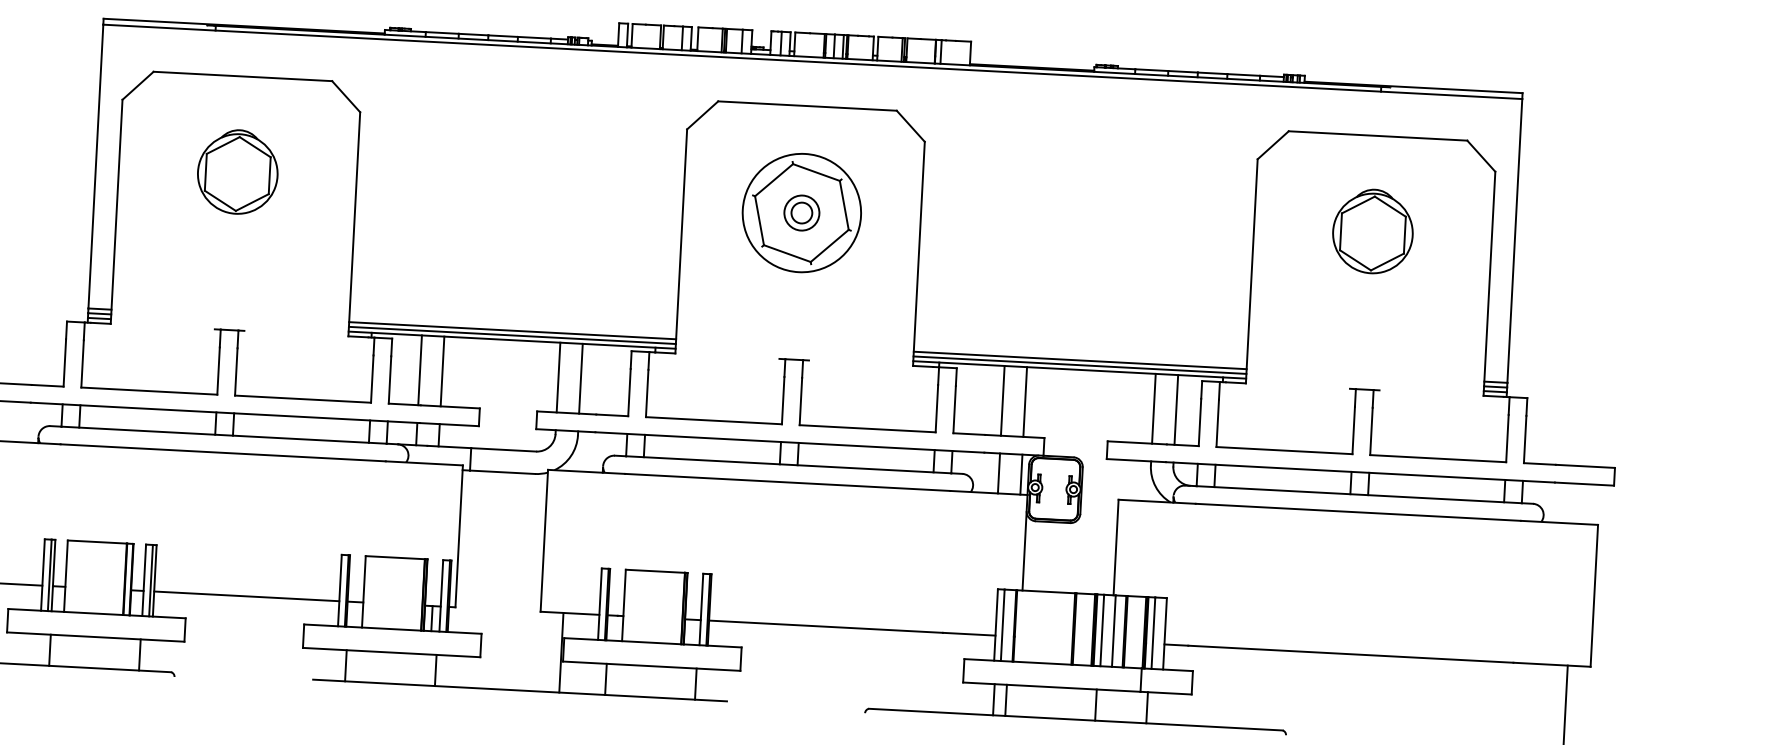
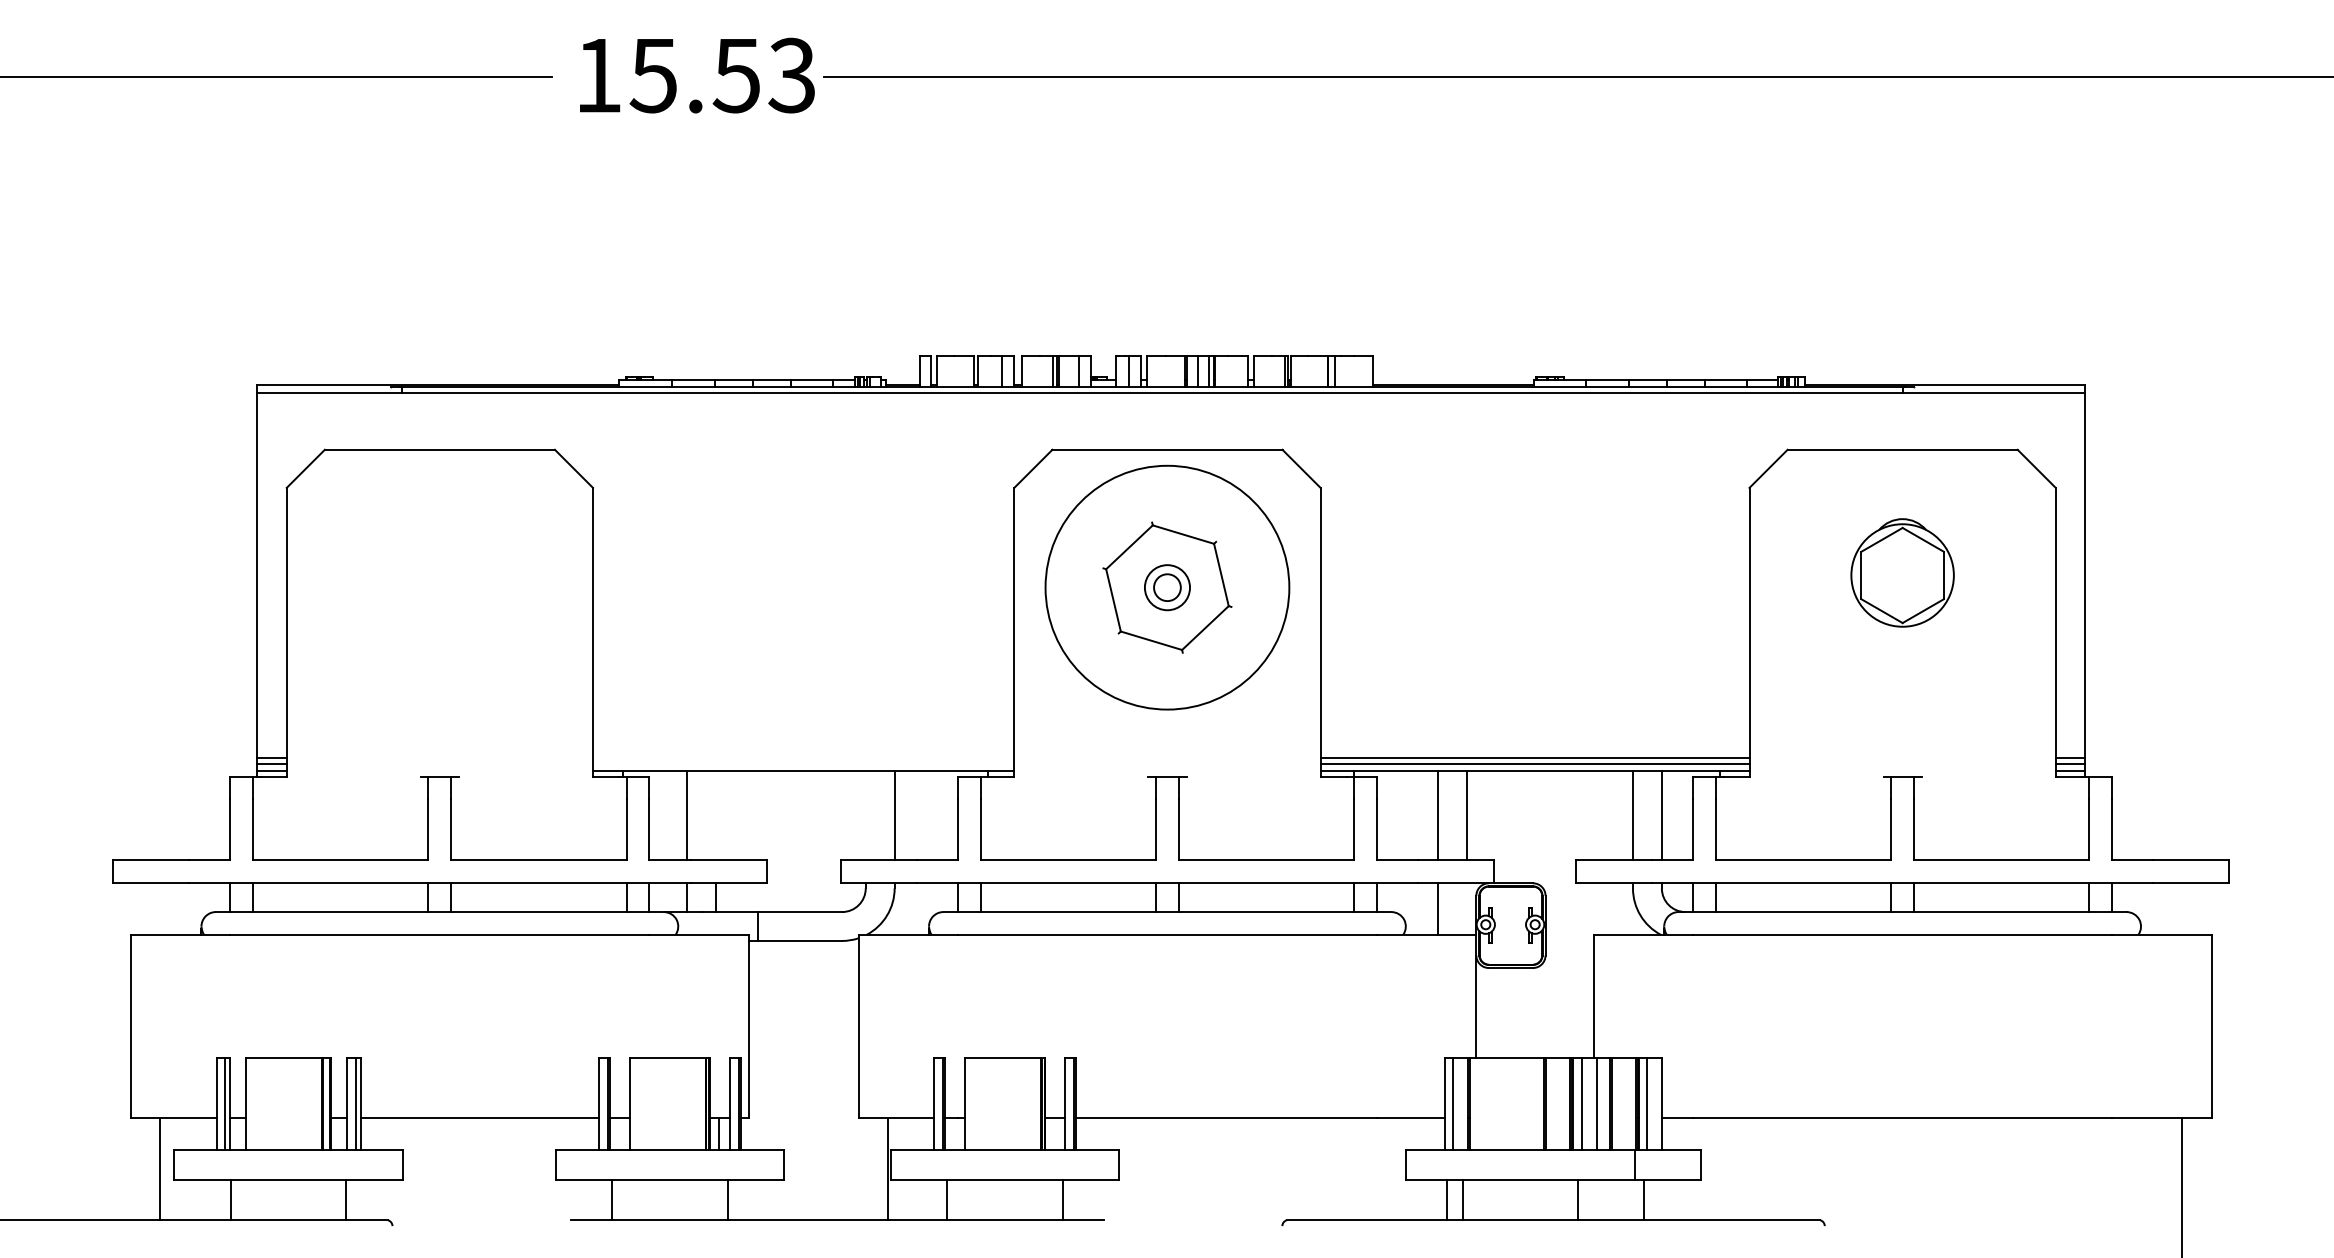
part: (237, 171) -> (439, 572), removed
circle: (801, 212) -> (1167, 587), size x1.6
line: (512, 330) -> (803, 758), removed
line: (512, 335) -> (803, 764), removed
line: (442, 371) -> (716, 815), removed
line: (558, 377) -> (865, 815), removed
line: (1021, 474) -> (1467, 908), removed

